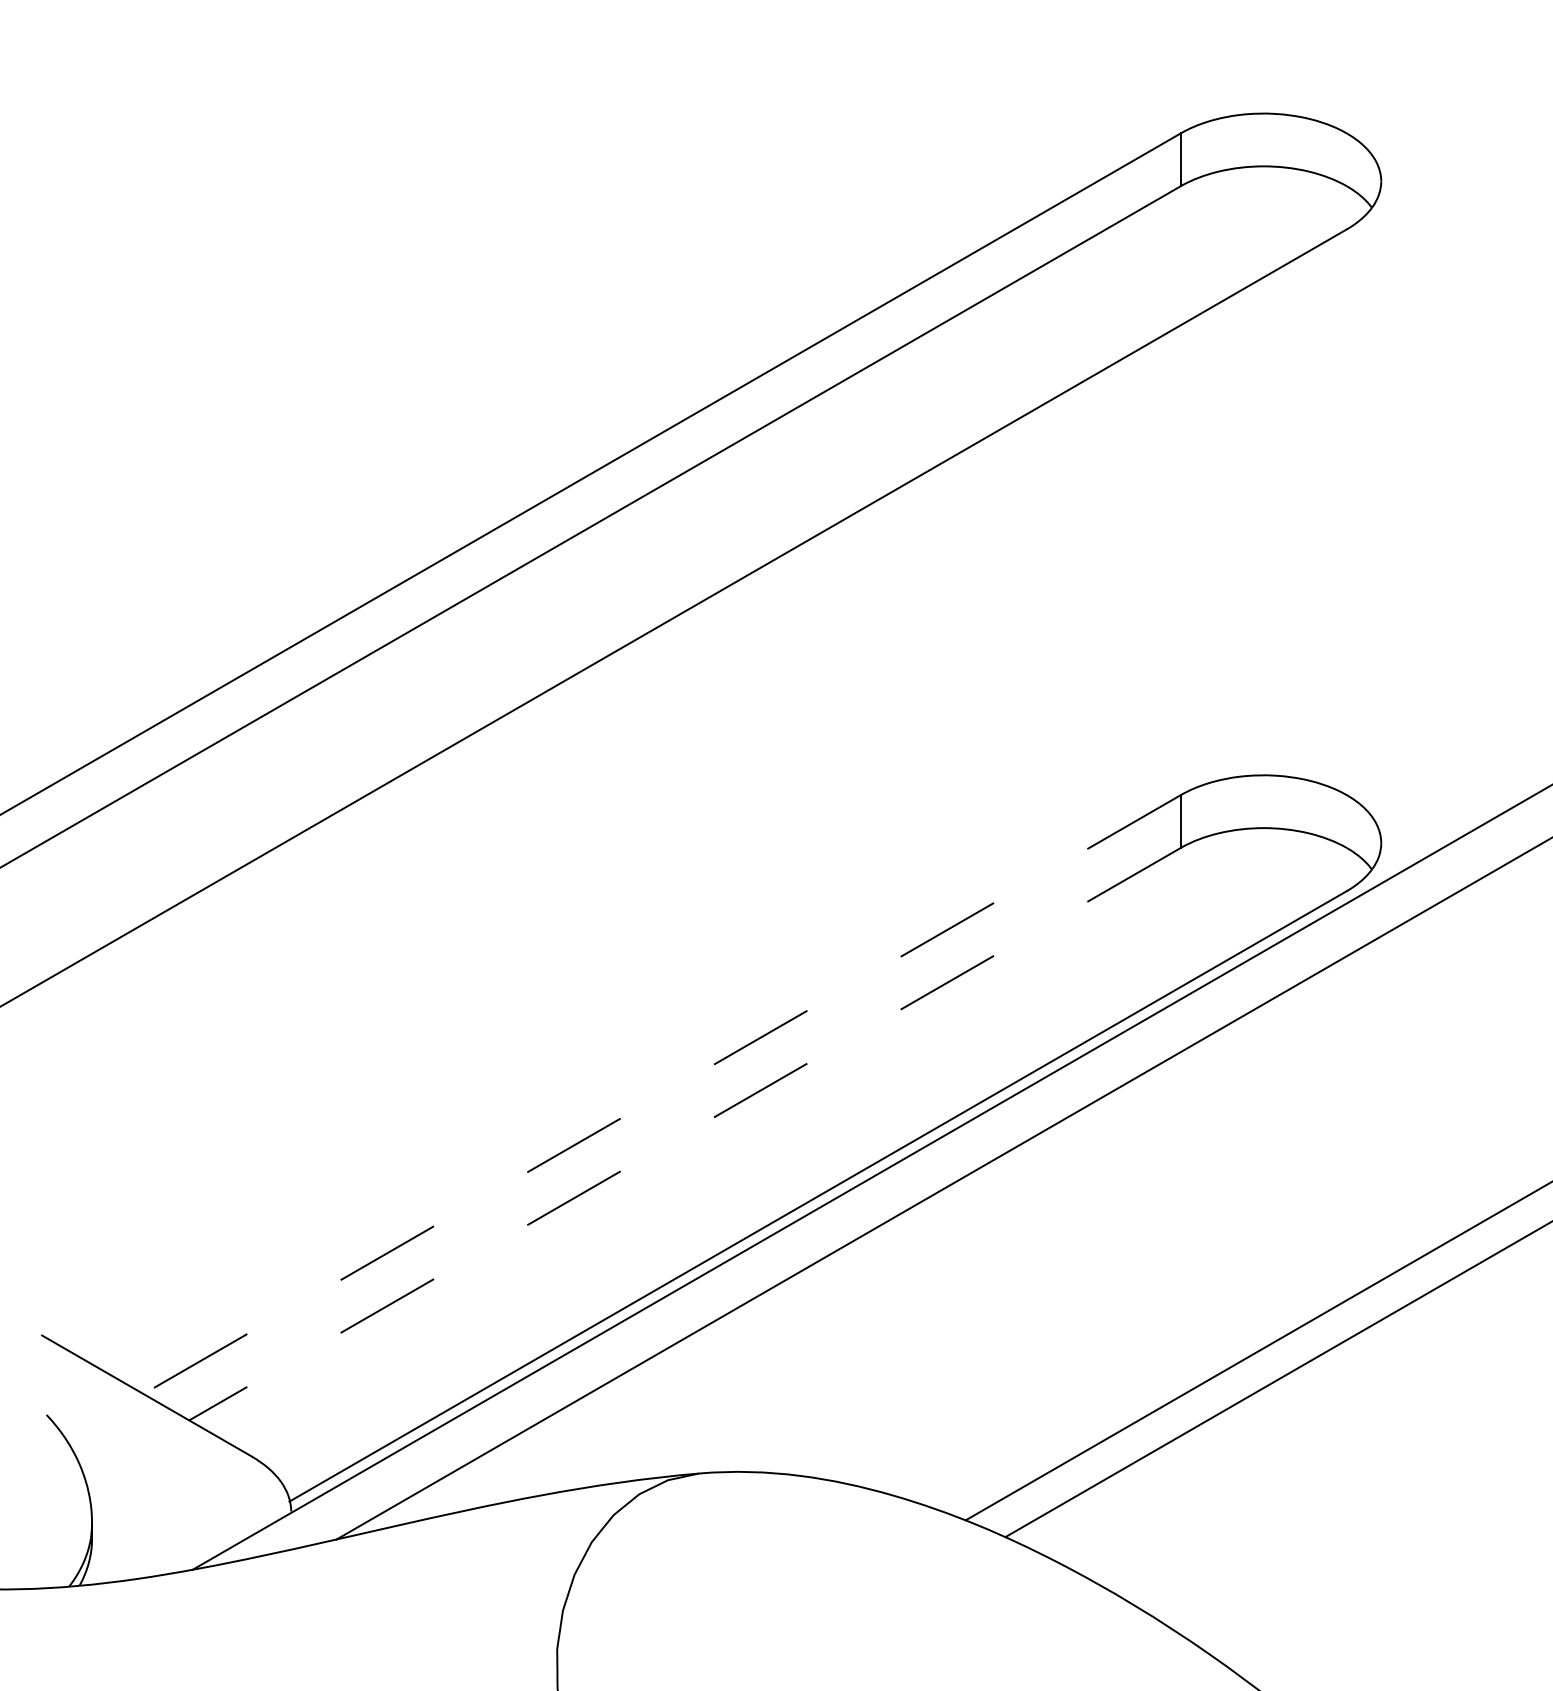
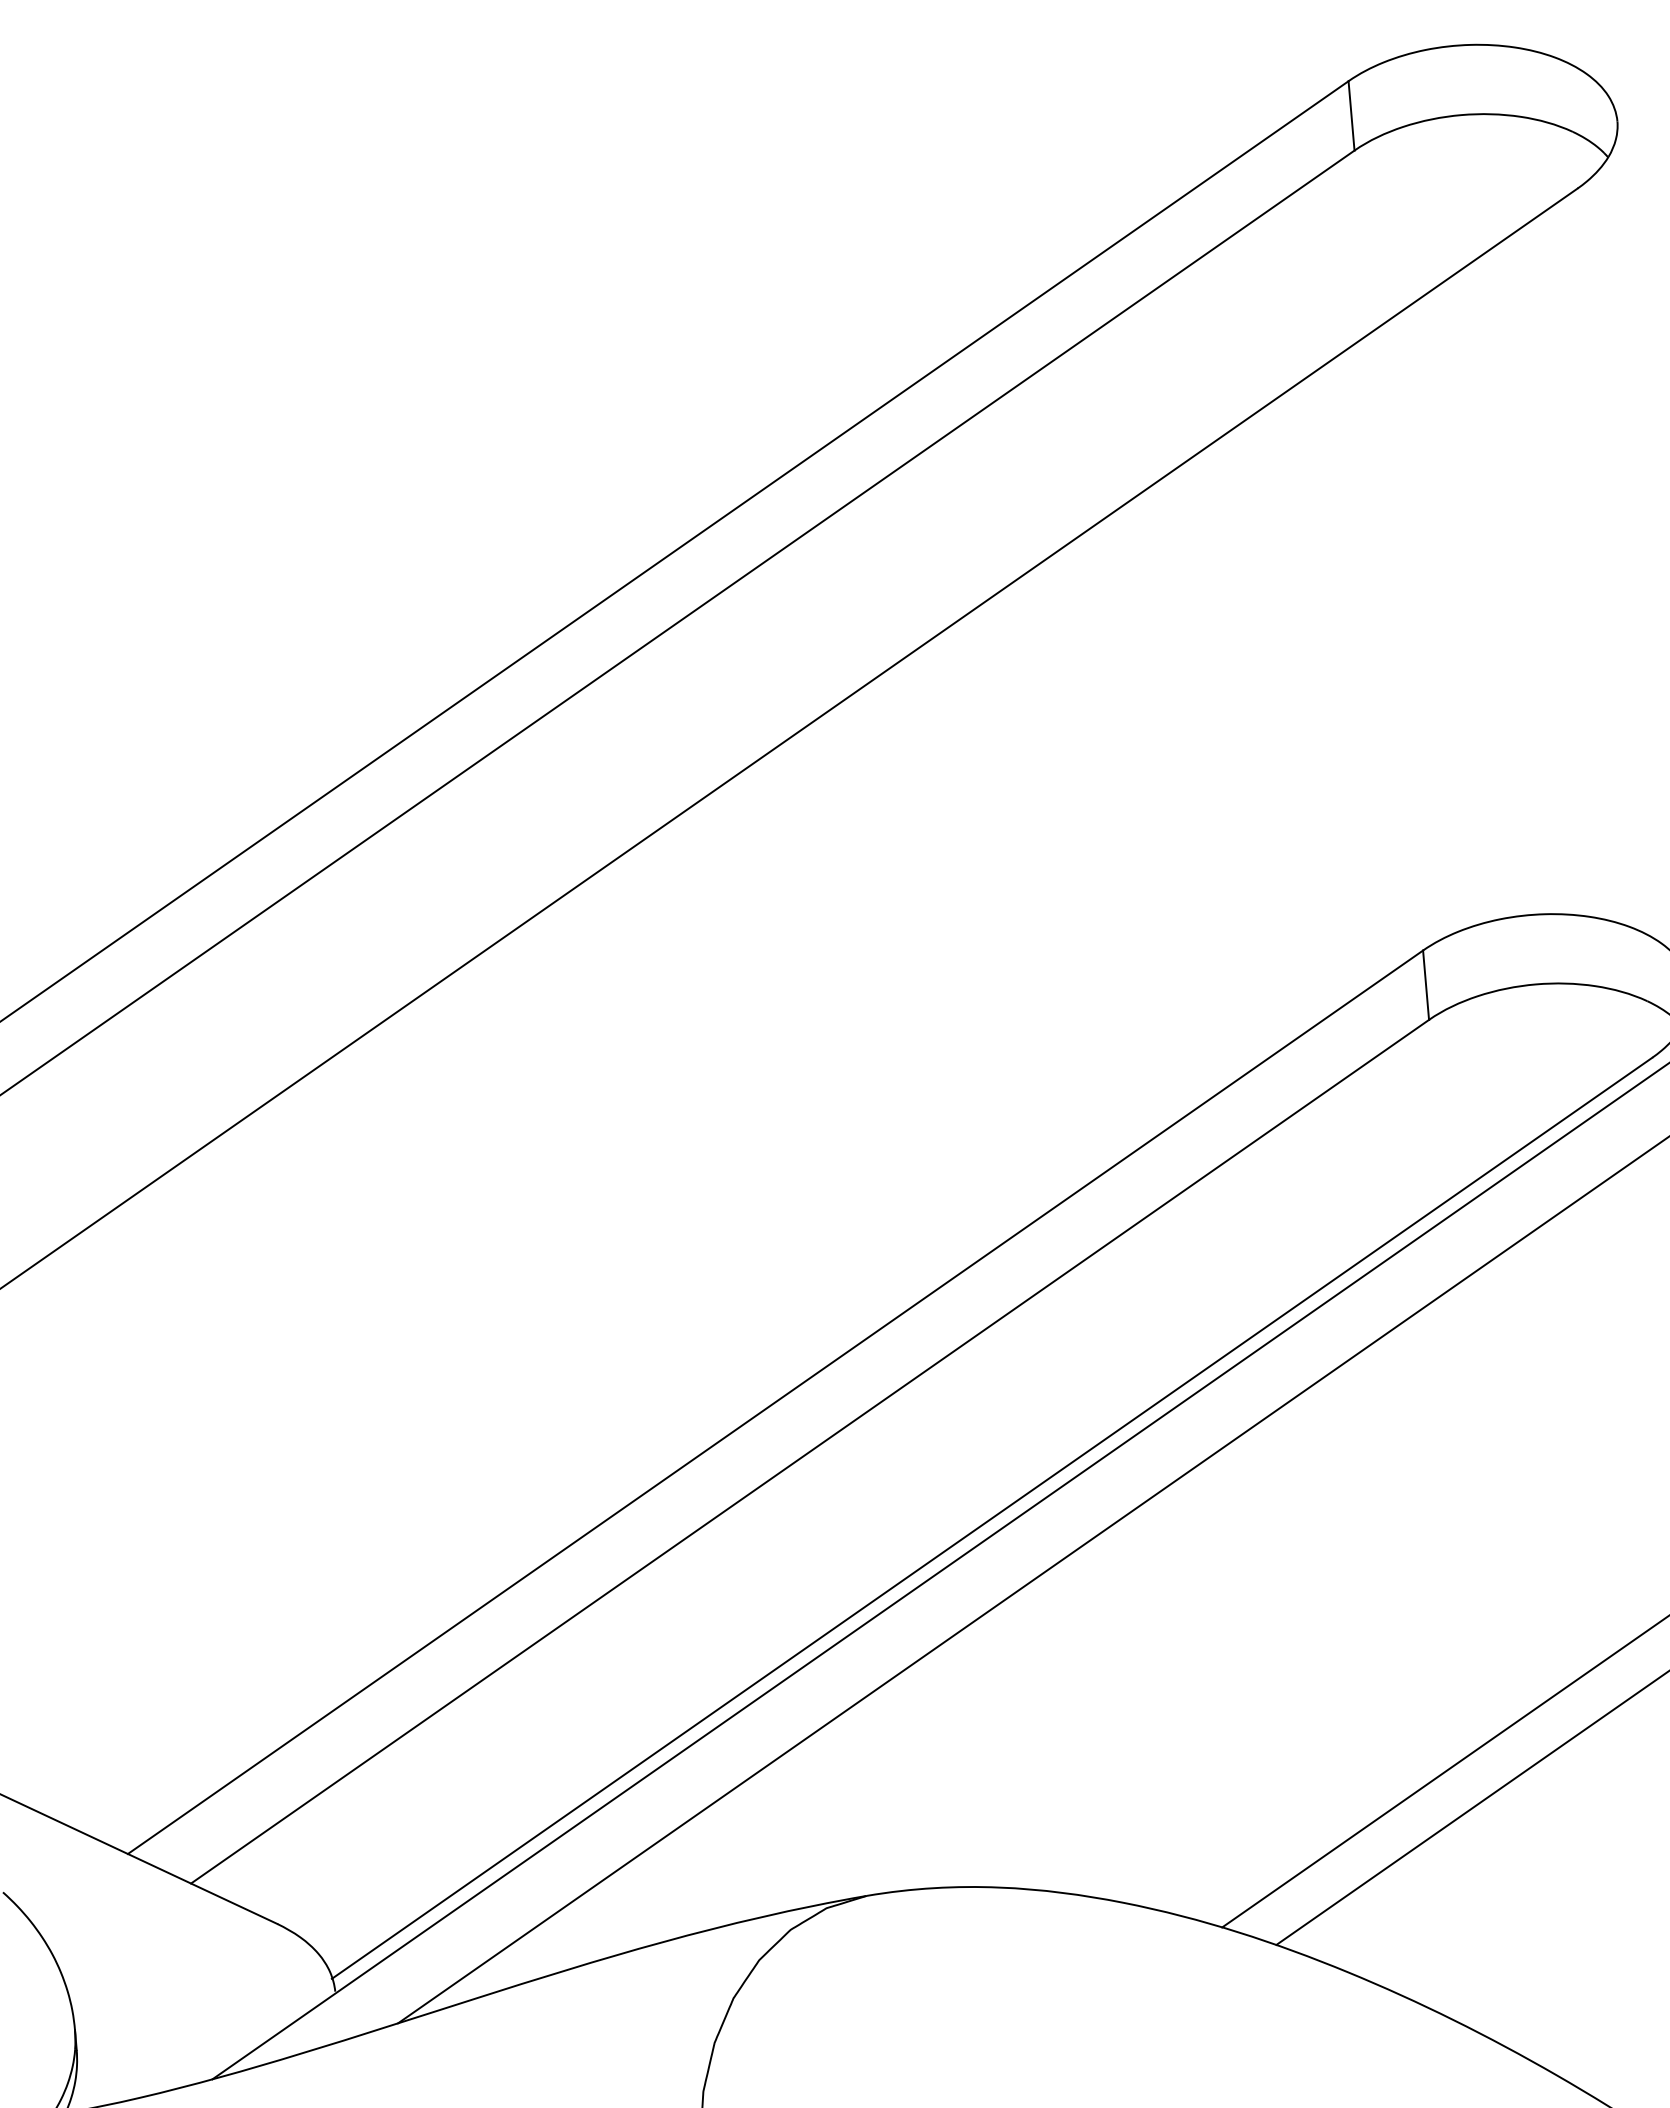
line: (662, 1094) -> (776, 1402), dashed -> solid
line: (684, 1134) -> (809, 1452), dashed -> solid

